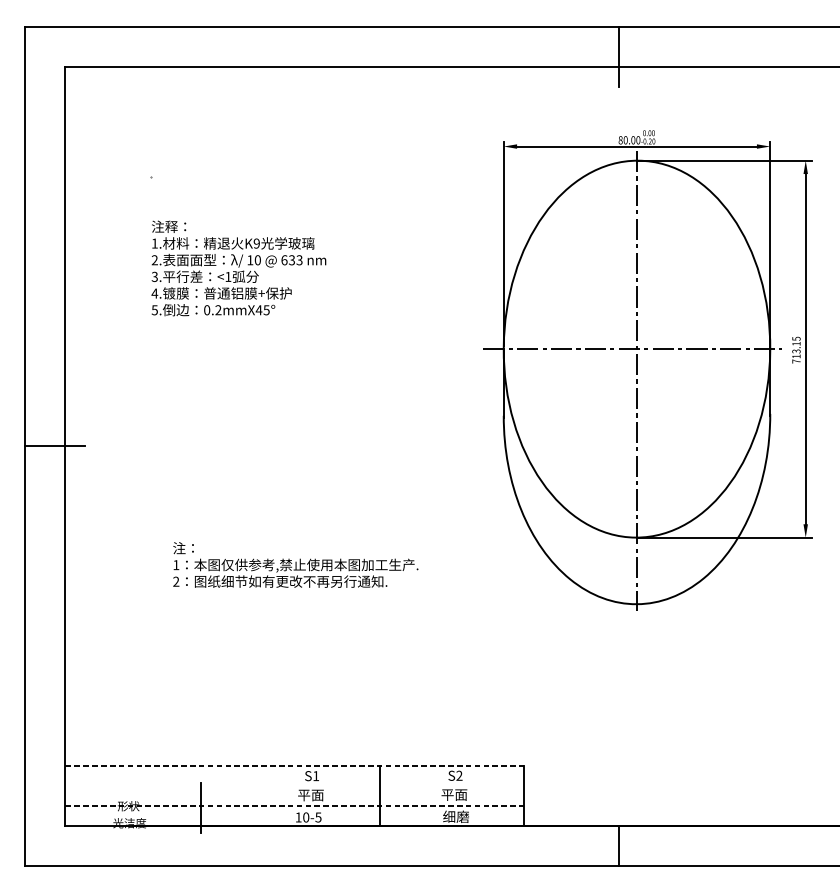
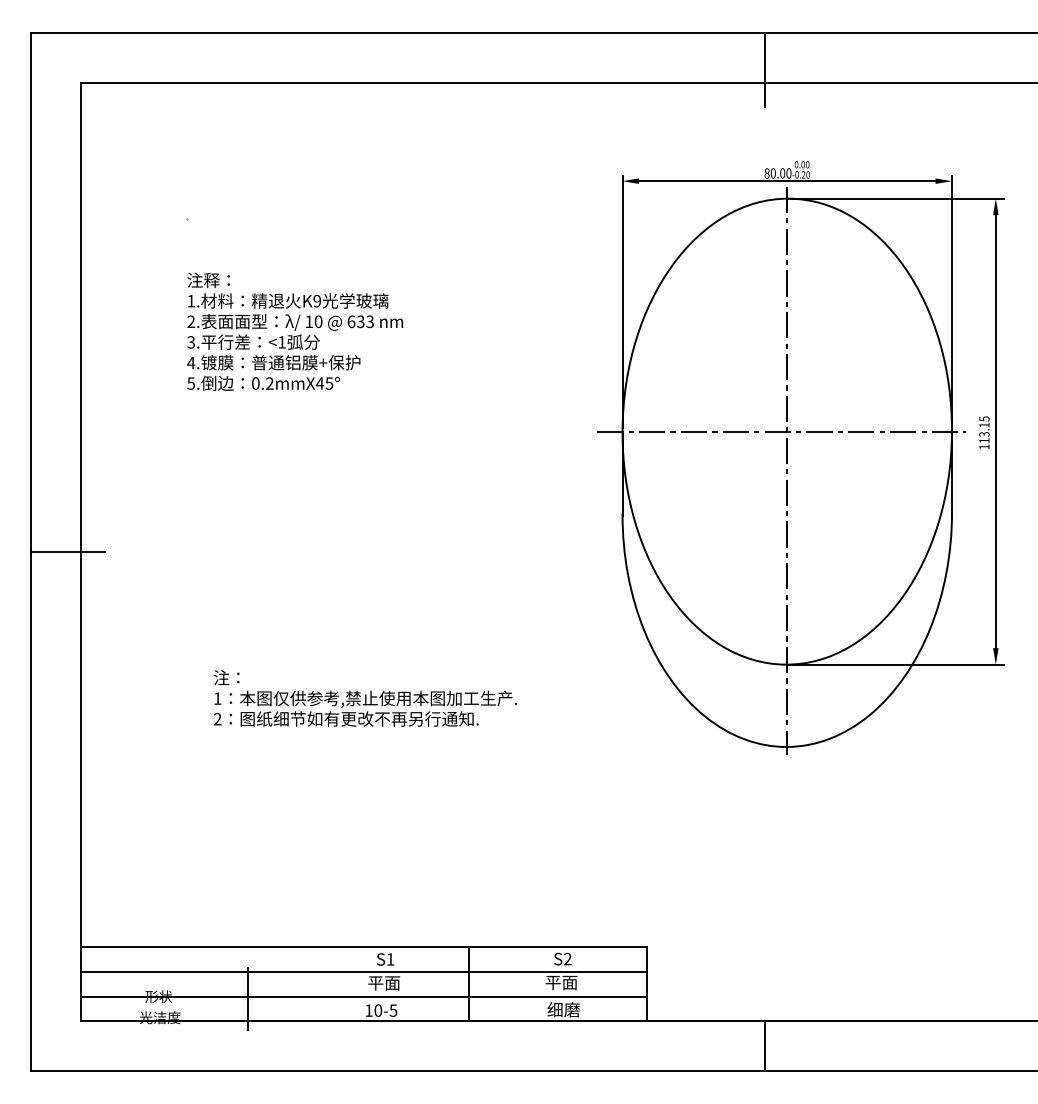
text: (796, 361) -> (984, 446), 713.15 -> 113.15
line: (295, 766) -> (364, 947), dashed -> solid
line: (294, 786) -> (363, 972), added
line: (295, 806) -> (364, 996), dashed -> solid

